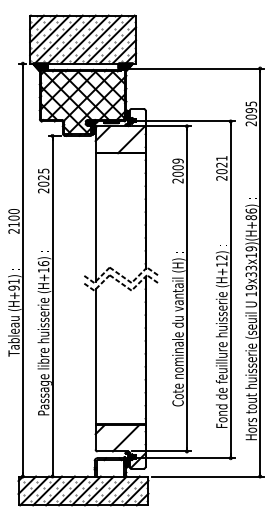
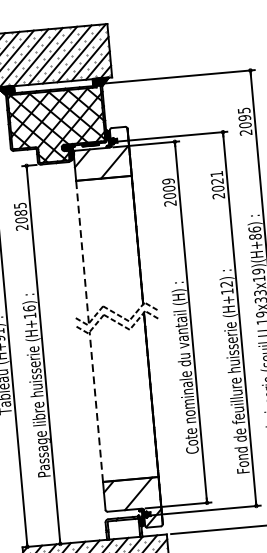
text: (43, 177) -> (20, 212), 2025 -> 2085
line: (95, 217) -> (82, 252), solid -> dashed
line: (95, 356) -> (96, 406), solid -> dashed

